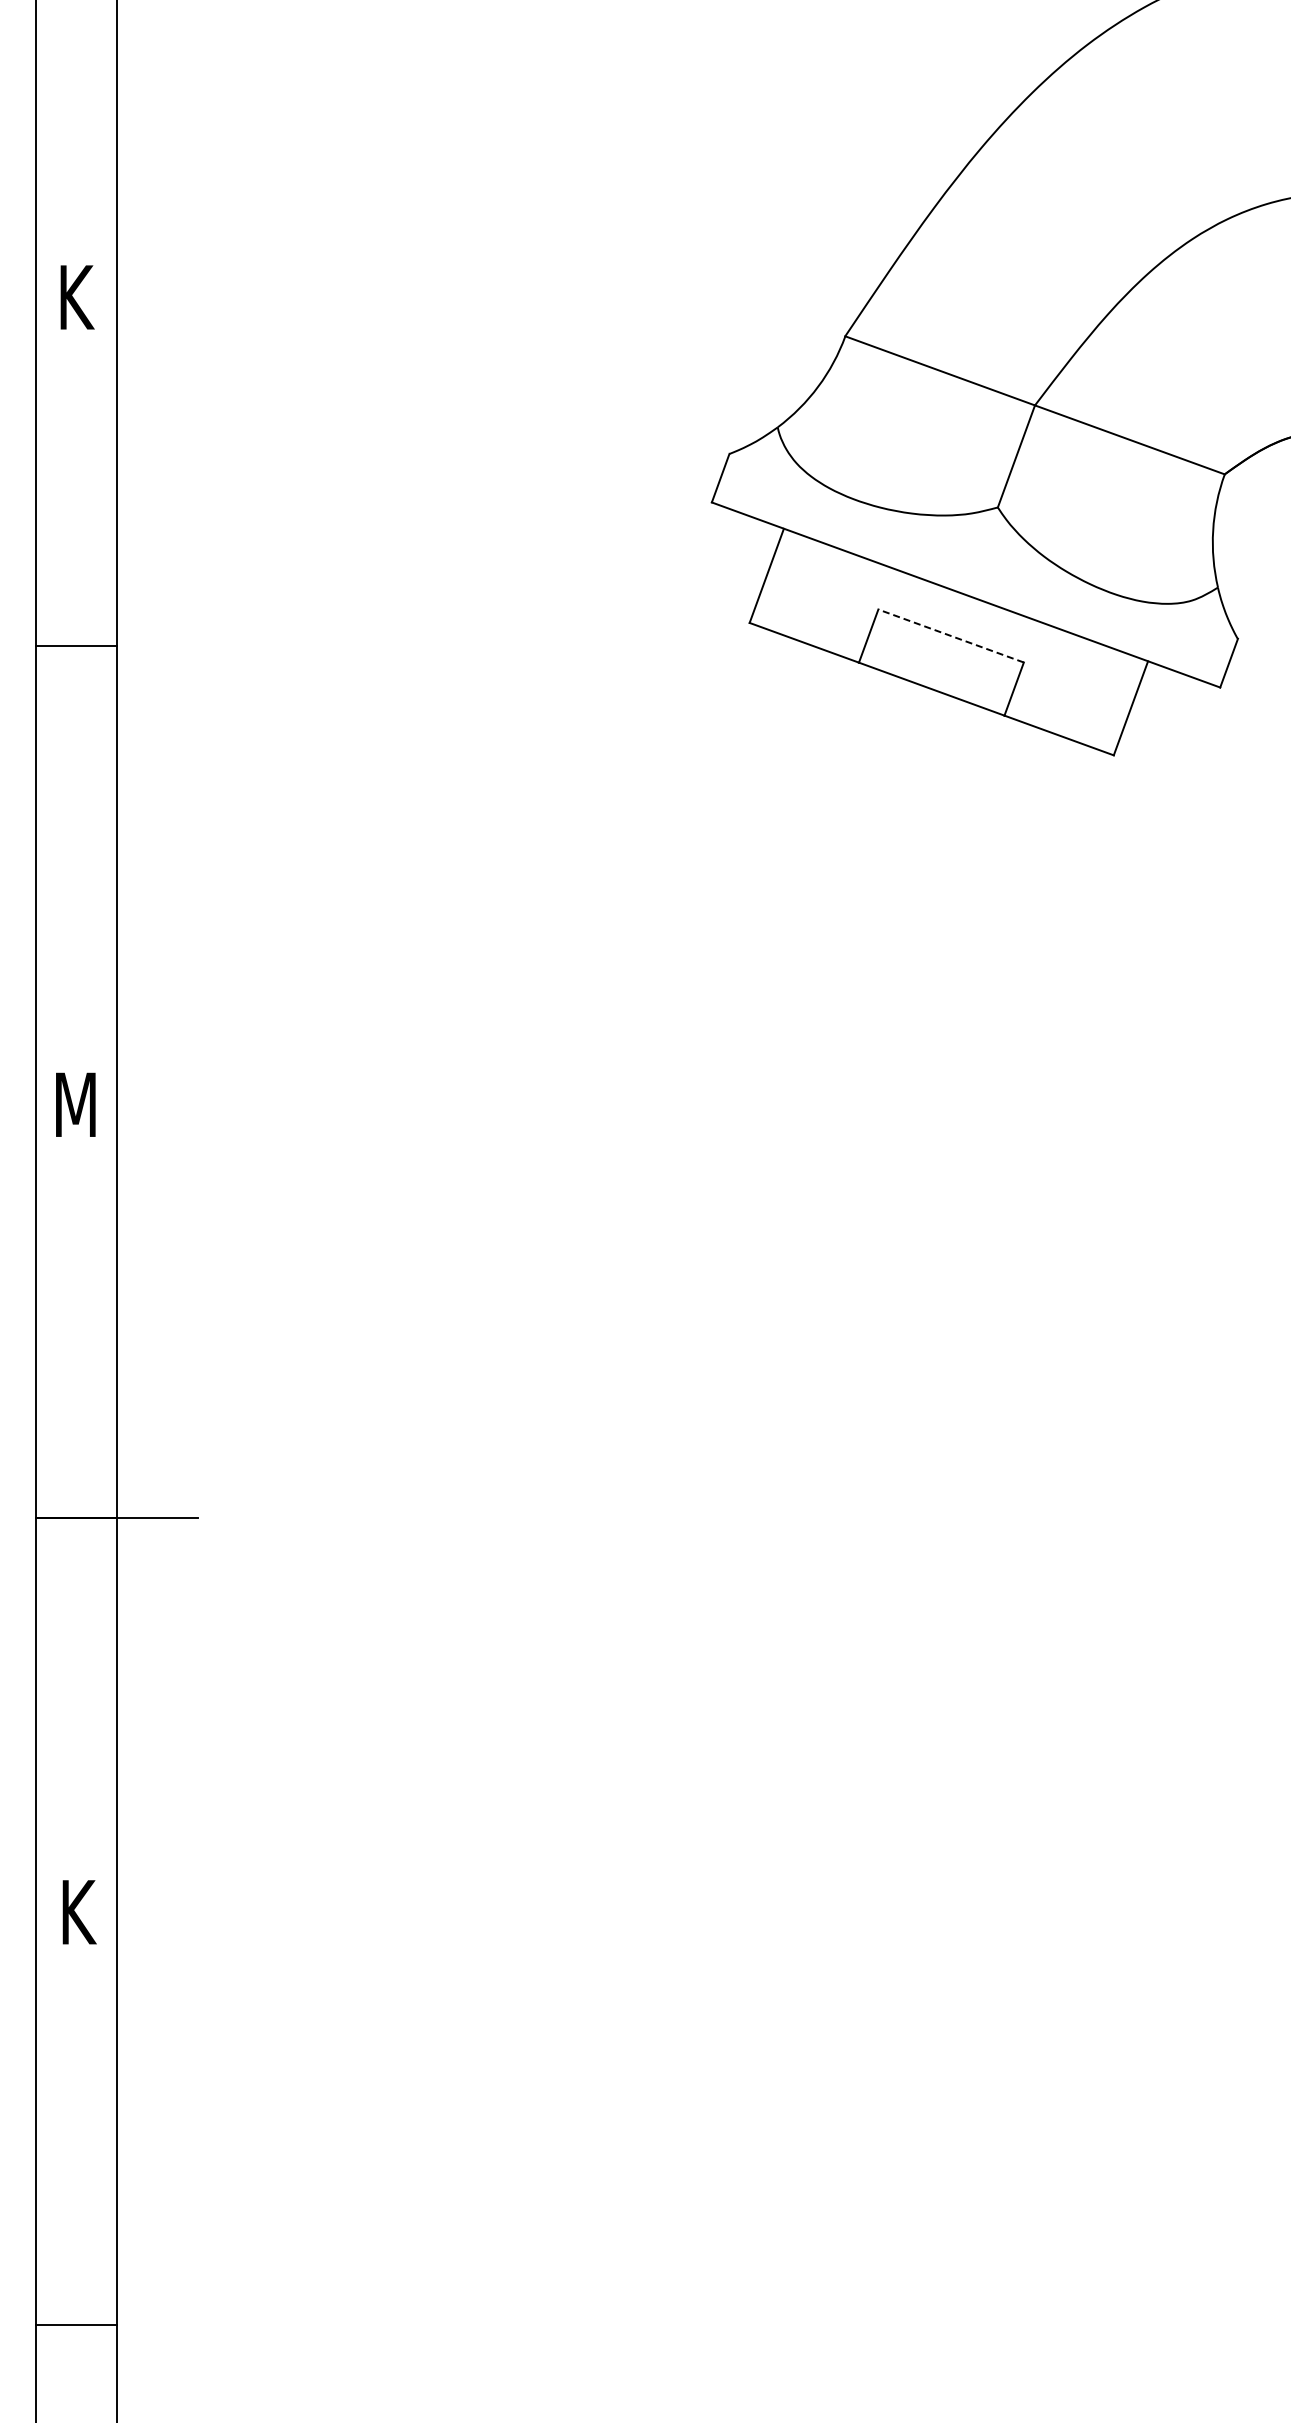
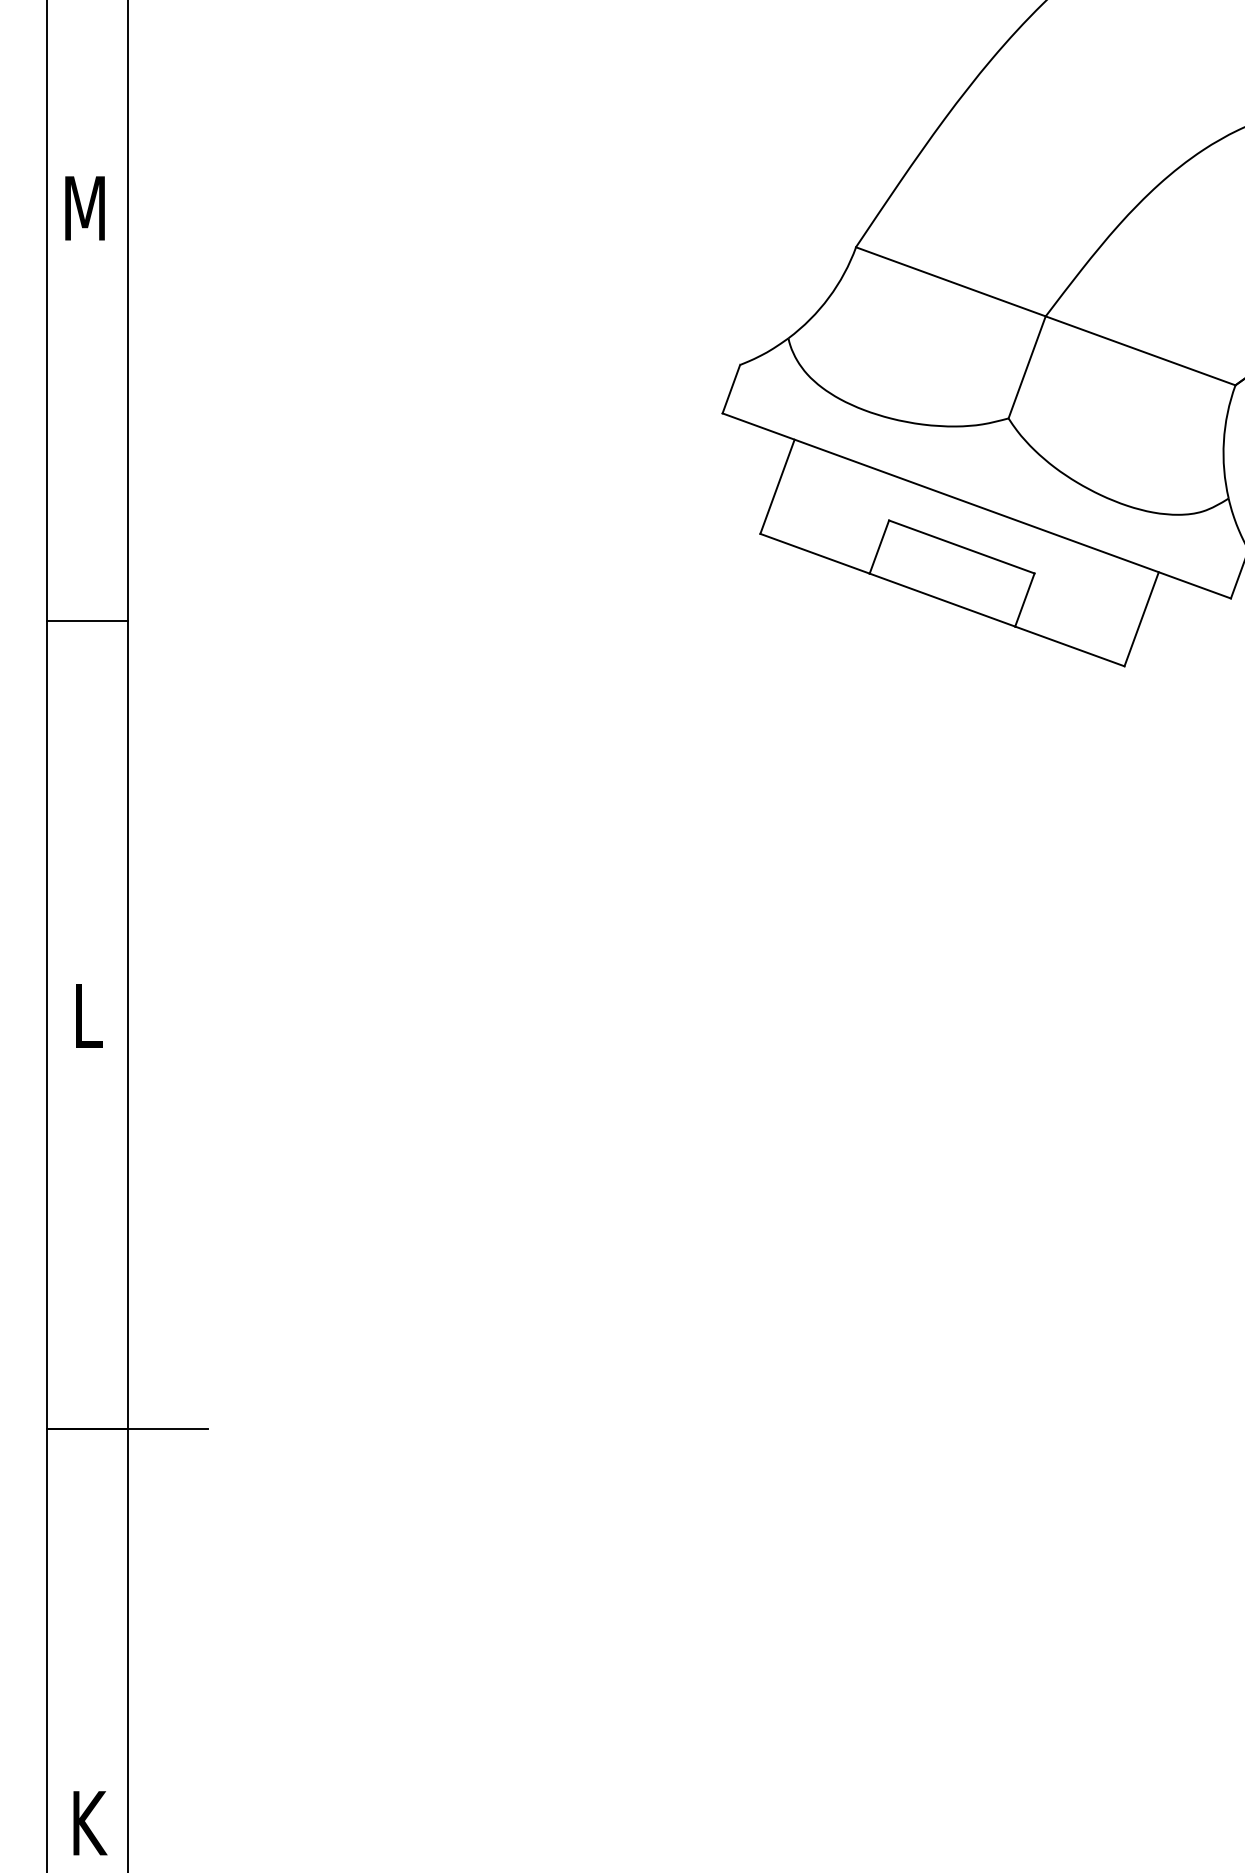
text: (74, 297) -> (85, 208), K -> M
line: (950, 635) -> (961, 546), dashed -> solid
line: (76, 646) -> (87, 621), moved
text: (75, 1104) -> (86, 1015), M -> L

